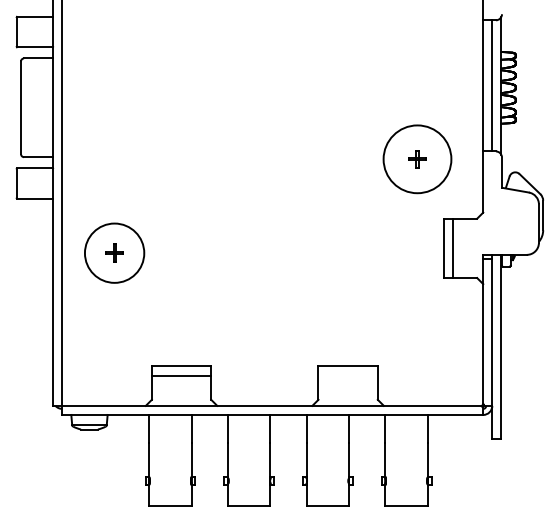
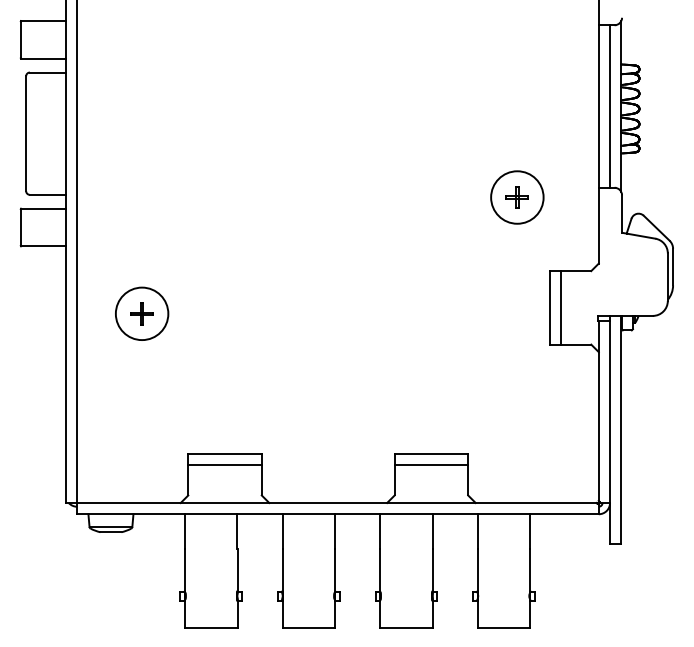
circle: (417, 159) -> (517, 197), size x0.62
circle: (114, 253) -> (141, 314), size x0.71
line: (347, 375) -> (430, 465), added

